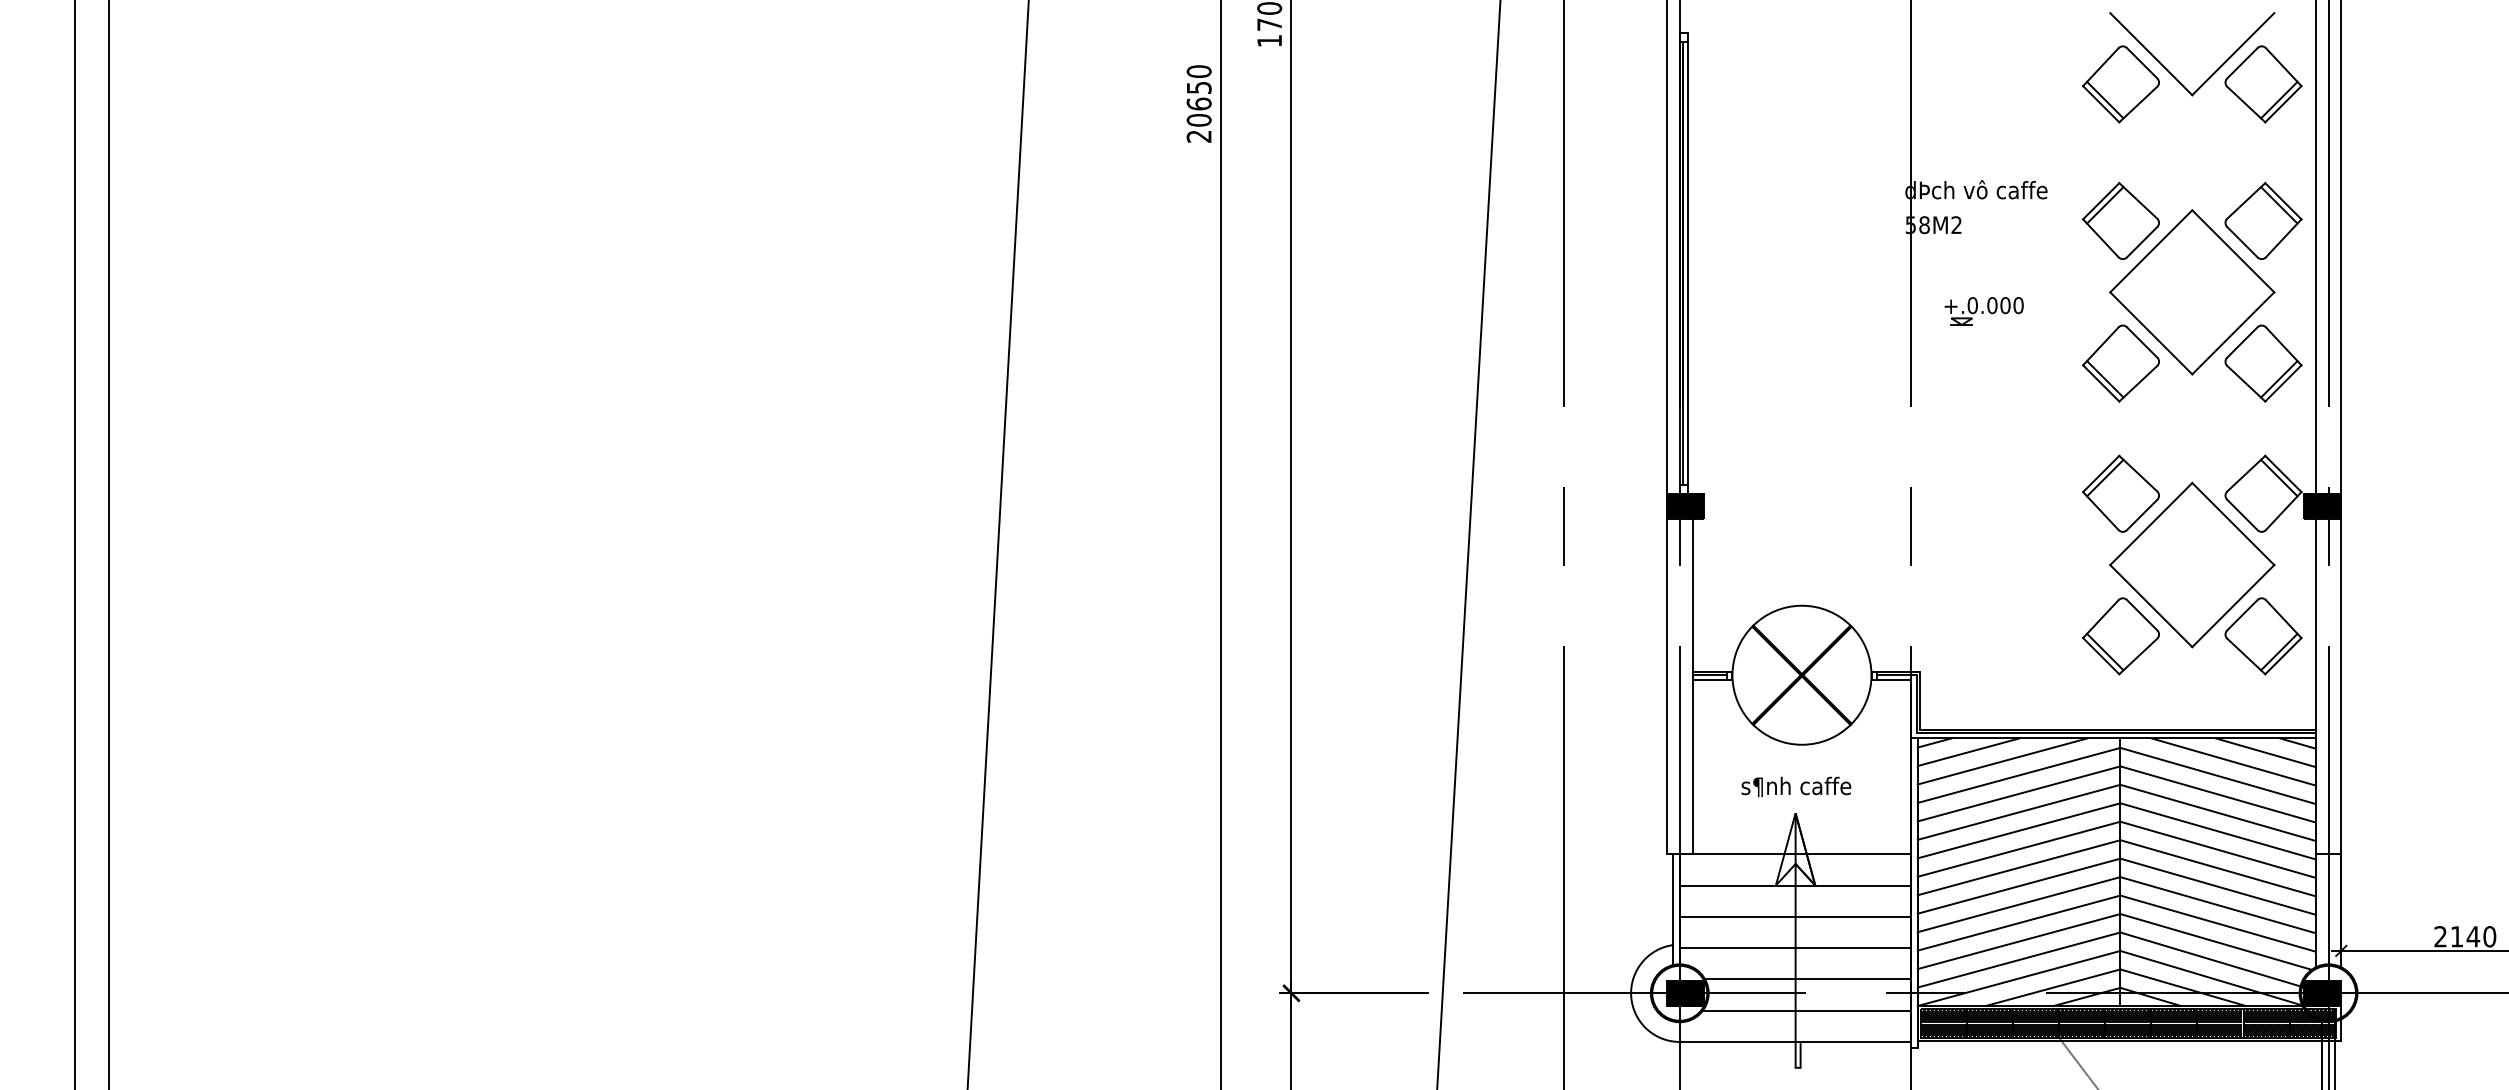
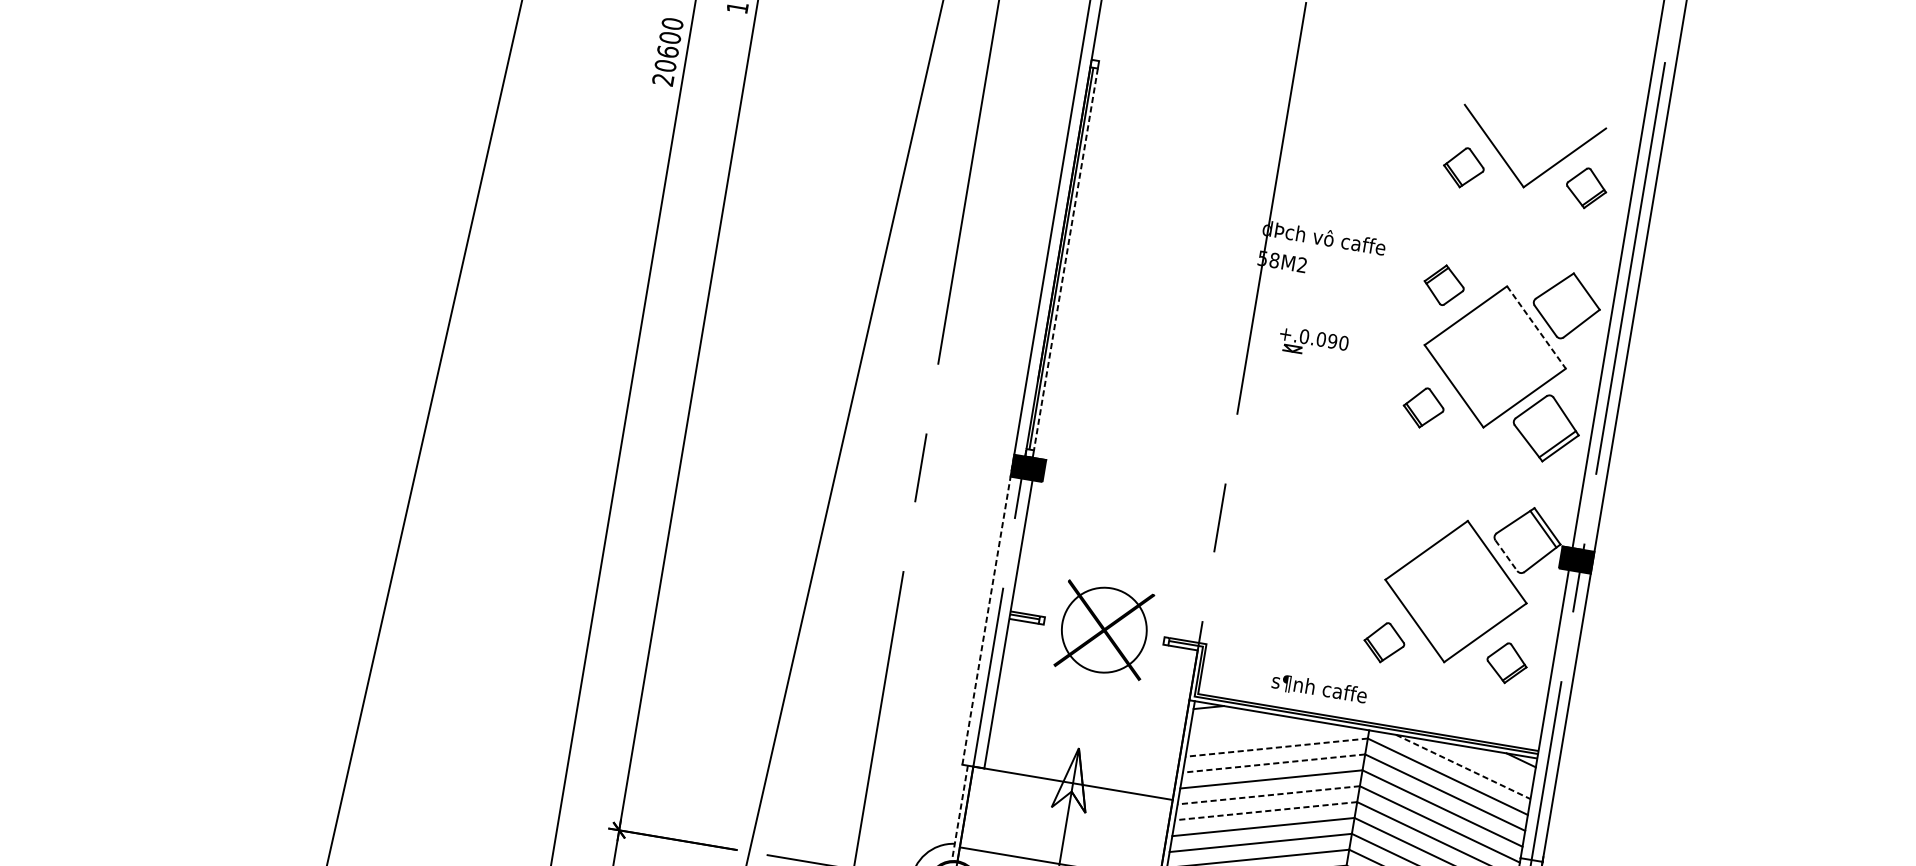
part: (2120, 84) -> (1463, 167), size x0.6
part: (2263, 84) -> (1586, 188), size x0.6
text: (1198, 87) -> (669, 37), 20650 -> 20600
line: (2279, 205) -> (1582, 294), removed
part: (2120, 220) -> (1443, 284), size x0.6
line: (2233, 251) -> (1536, 327), solid -> dashed
line: (1688, 263) -> (1065, 259), solid -> dashed
text: (2005, 305) -> (1332, 341), +.0.000 -> +.0.090
part: (2120, 363) -> (1423, 407), size x0.6
part: (2120, 493) -> (1404, 519), removed
line: (2242, 514) -> (1506, 555), solid -> dashed
part: (2120, 636) -> (1383, 642), size x0.6
part: (2263, 636) -> (1507, 663), size x0.6
line: (1667, 673) -> (988, 609), solid -> dashed
circle: (1801, 674) -> (1104, 629), size x0.7
line: (1968, 752) -> (1236, 720), removed
line: (2265, 752) -> (1492, 763), removed
line: (2002, 761) -> (1264, 733), removed
line: (2234, 762) -> (1463, 767), solid -> dashed
line: (2019, 775) -> (1277, 747), solid -> dashed
text: (1796, 786) -> (1319, 688), moved
line: (2019, 793) -> (1274, 763), solid -> dashed
line: (2019, 830) -> (1269, 795), solid -> dashed
line: (2019, 849) -> (1266, 811), solid -> dashed
line: (1795, 885) -> (1068, 810), removed
line: (1673, 909) -> (960, 813), solid -> dashed
line: (1795, 916) -> (1064, 836), removed

